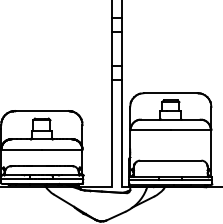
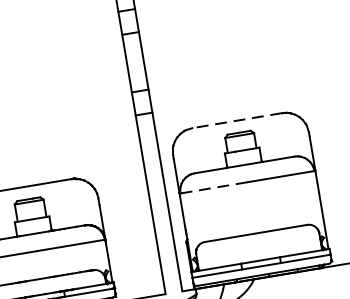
line: (170, 93) -> (236, 121), solid -> dashed
line: (150, 130) -> (213, 188), solid -> dashed

